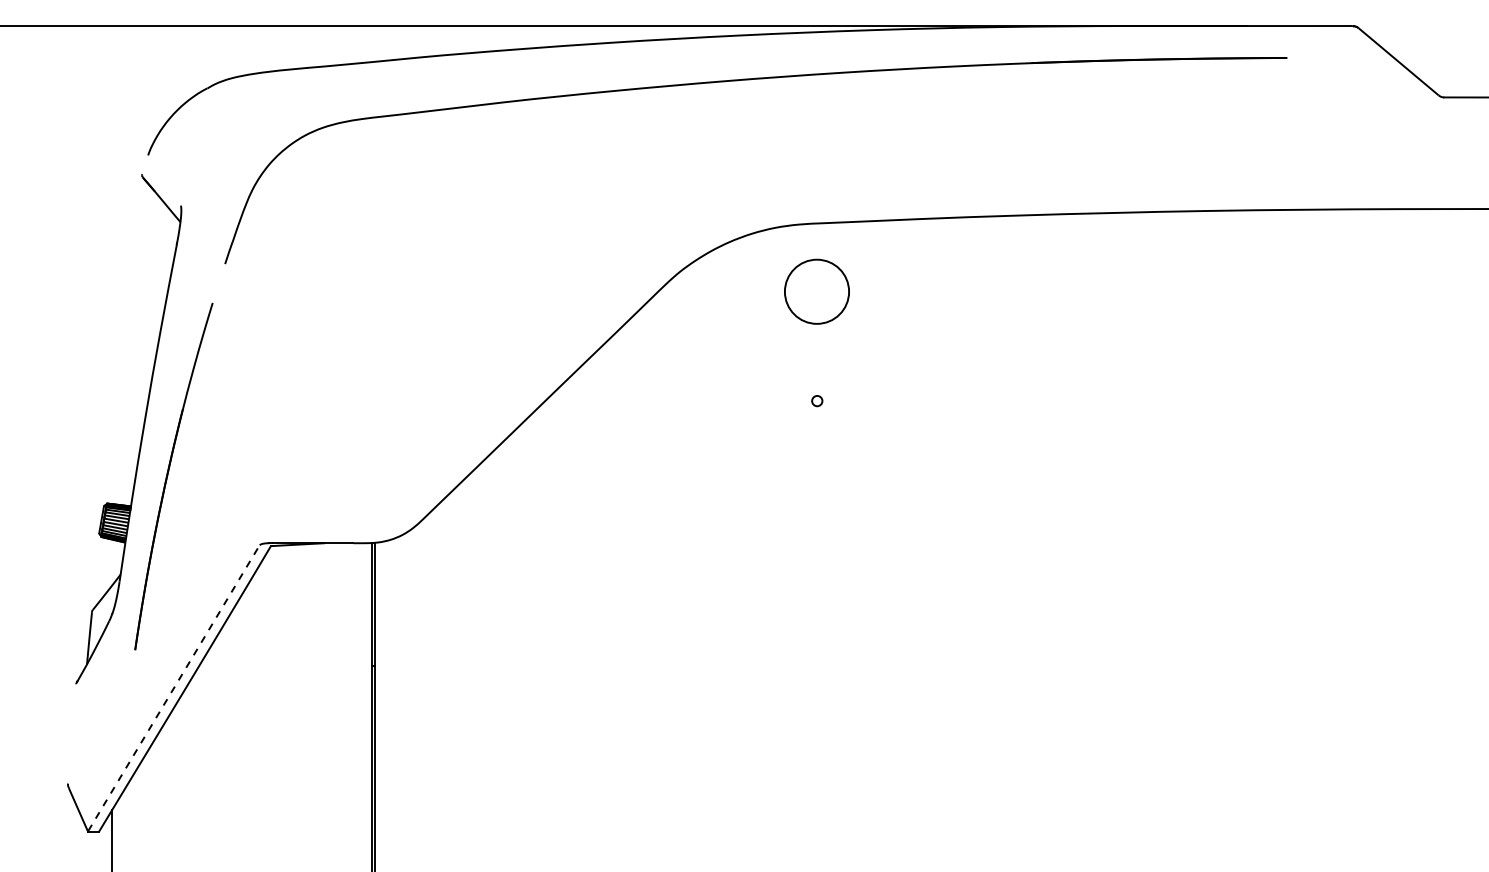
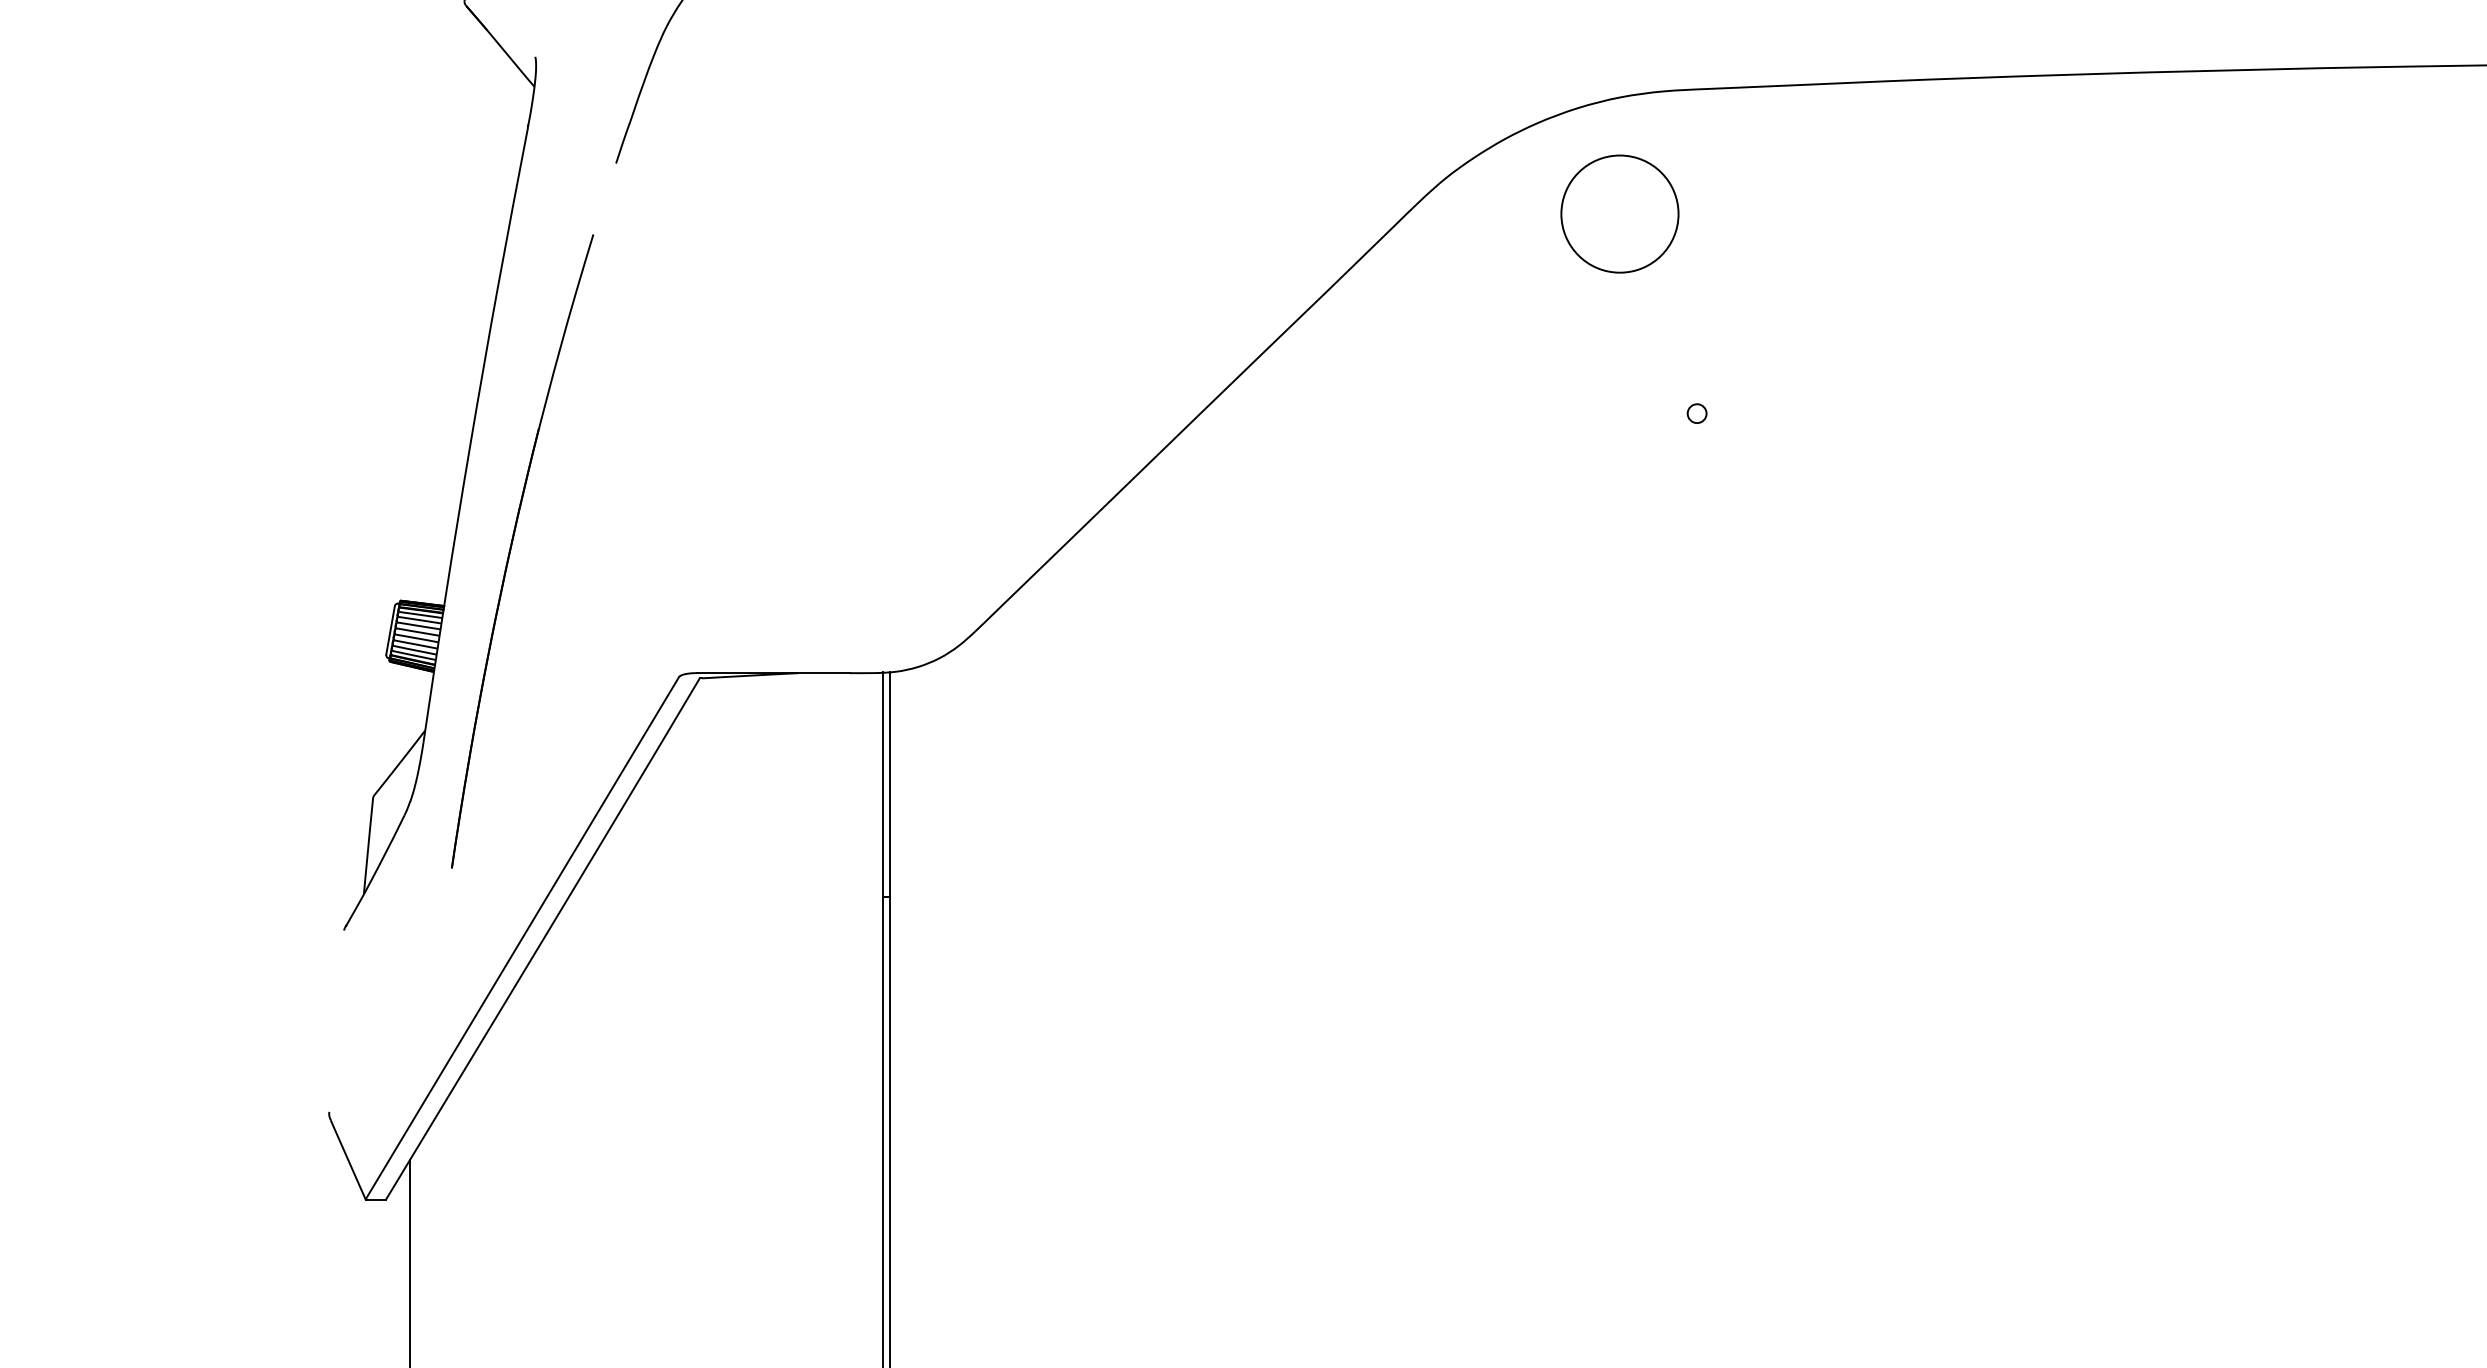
circle: (816, 291) -> (1619, 213), moved
line: (173, 688) -> (521, 938), dashed -> solid

